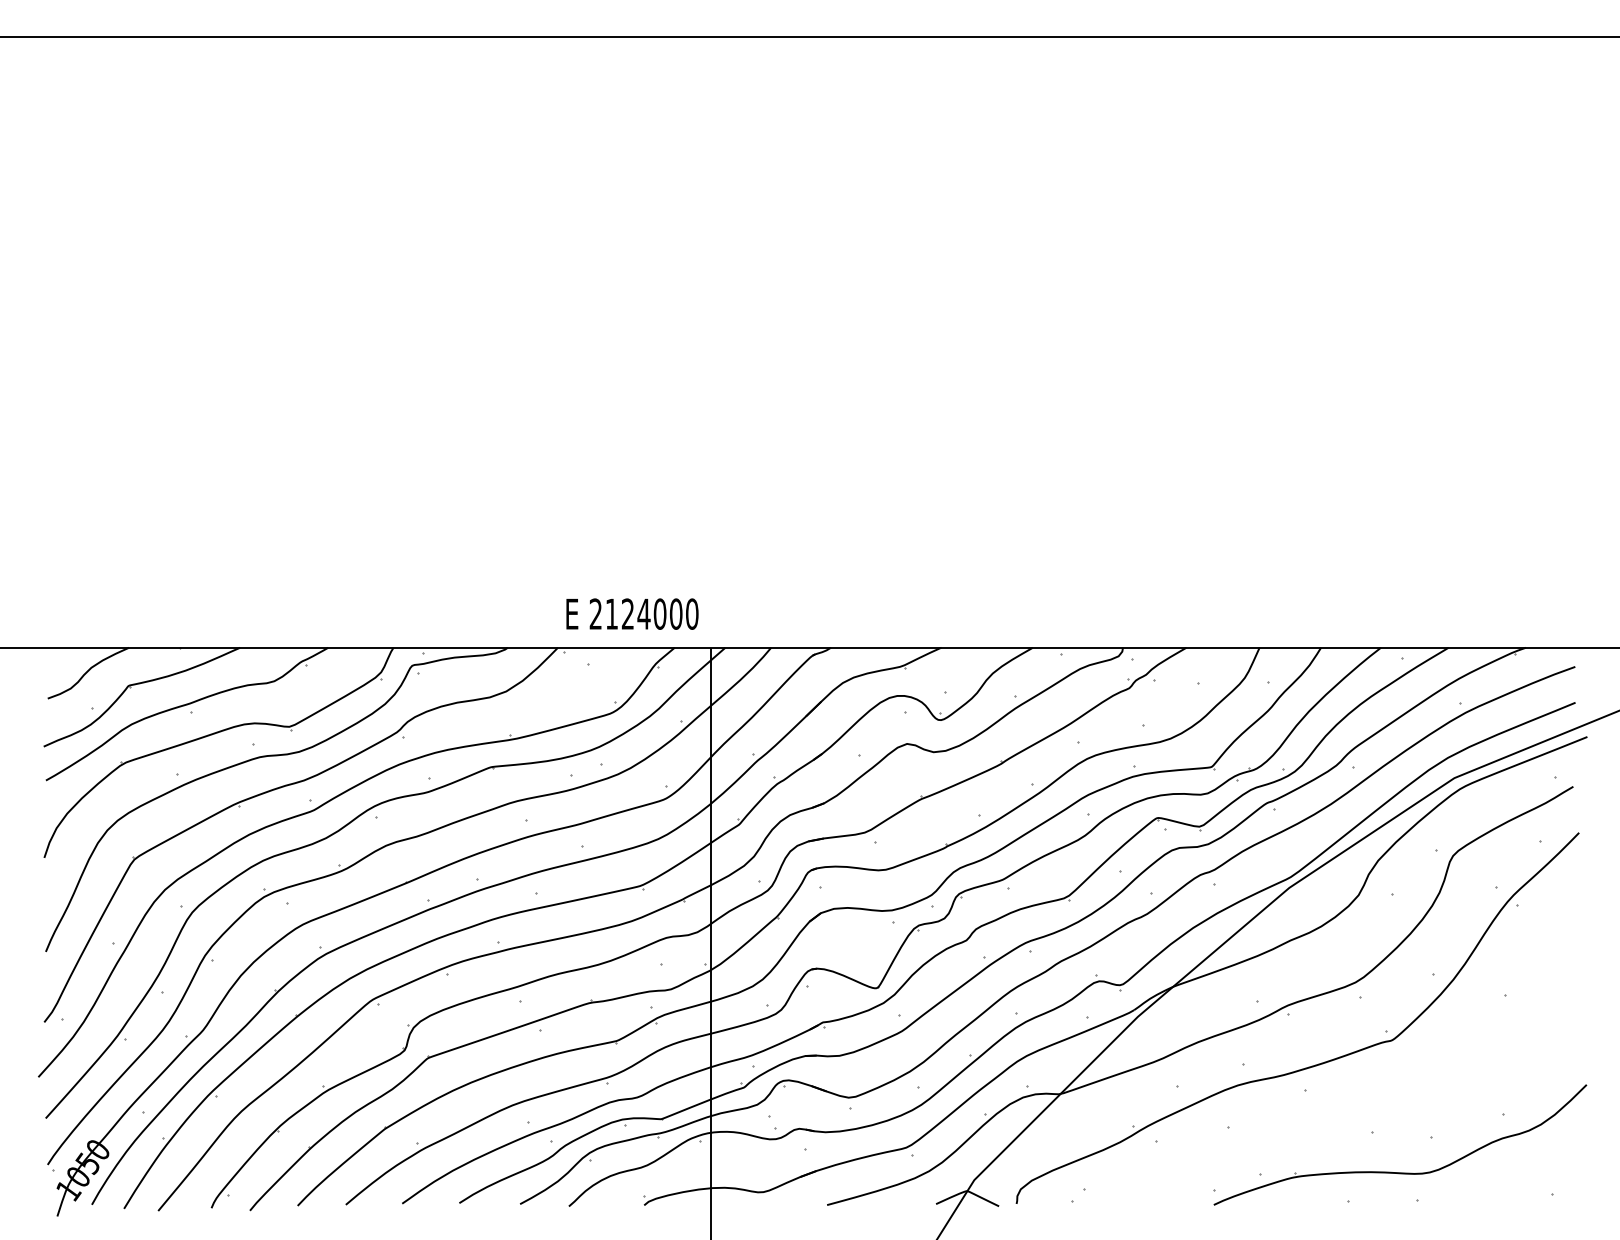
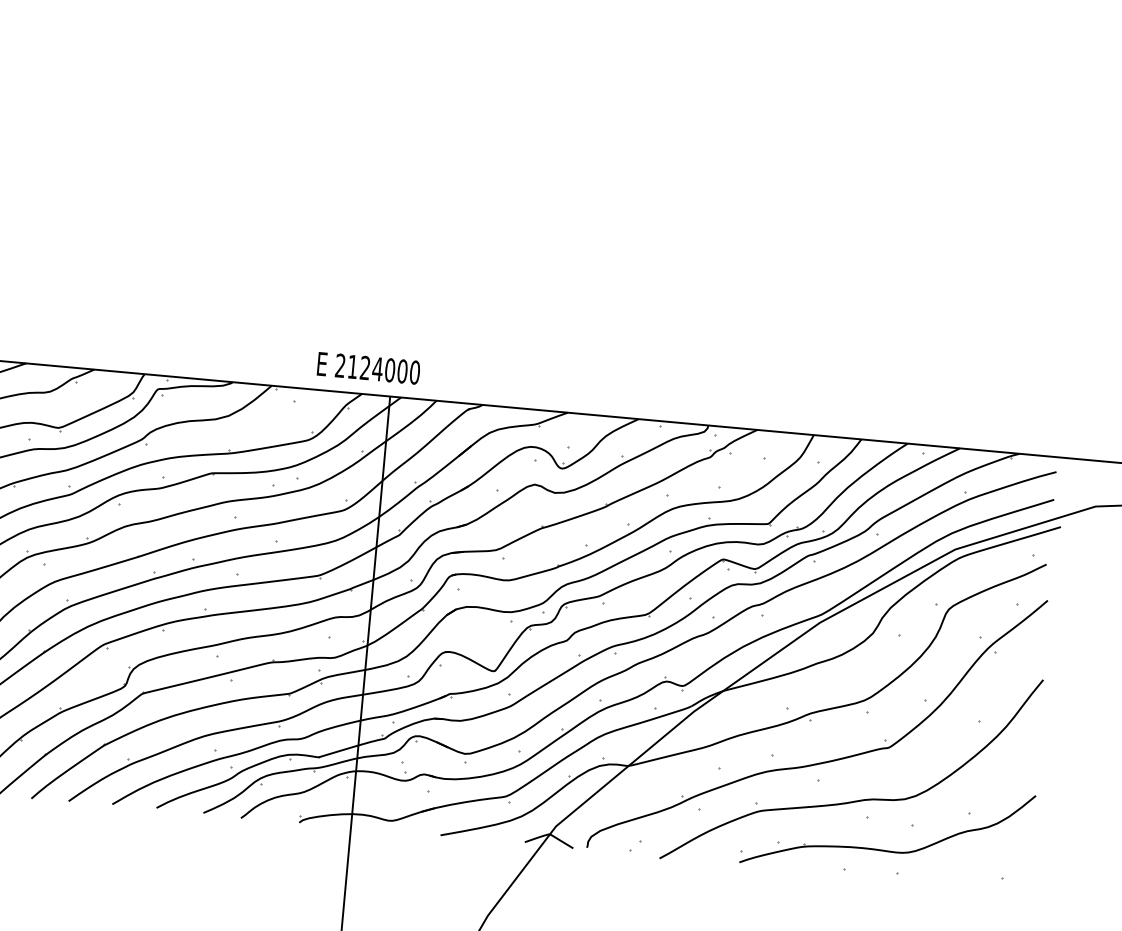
text: (632, 613) -> (368, 367), moved
curve: (1357, 1111) -> (856, 800), added

